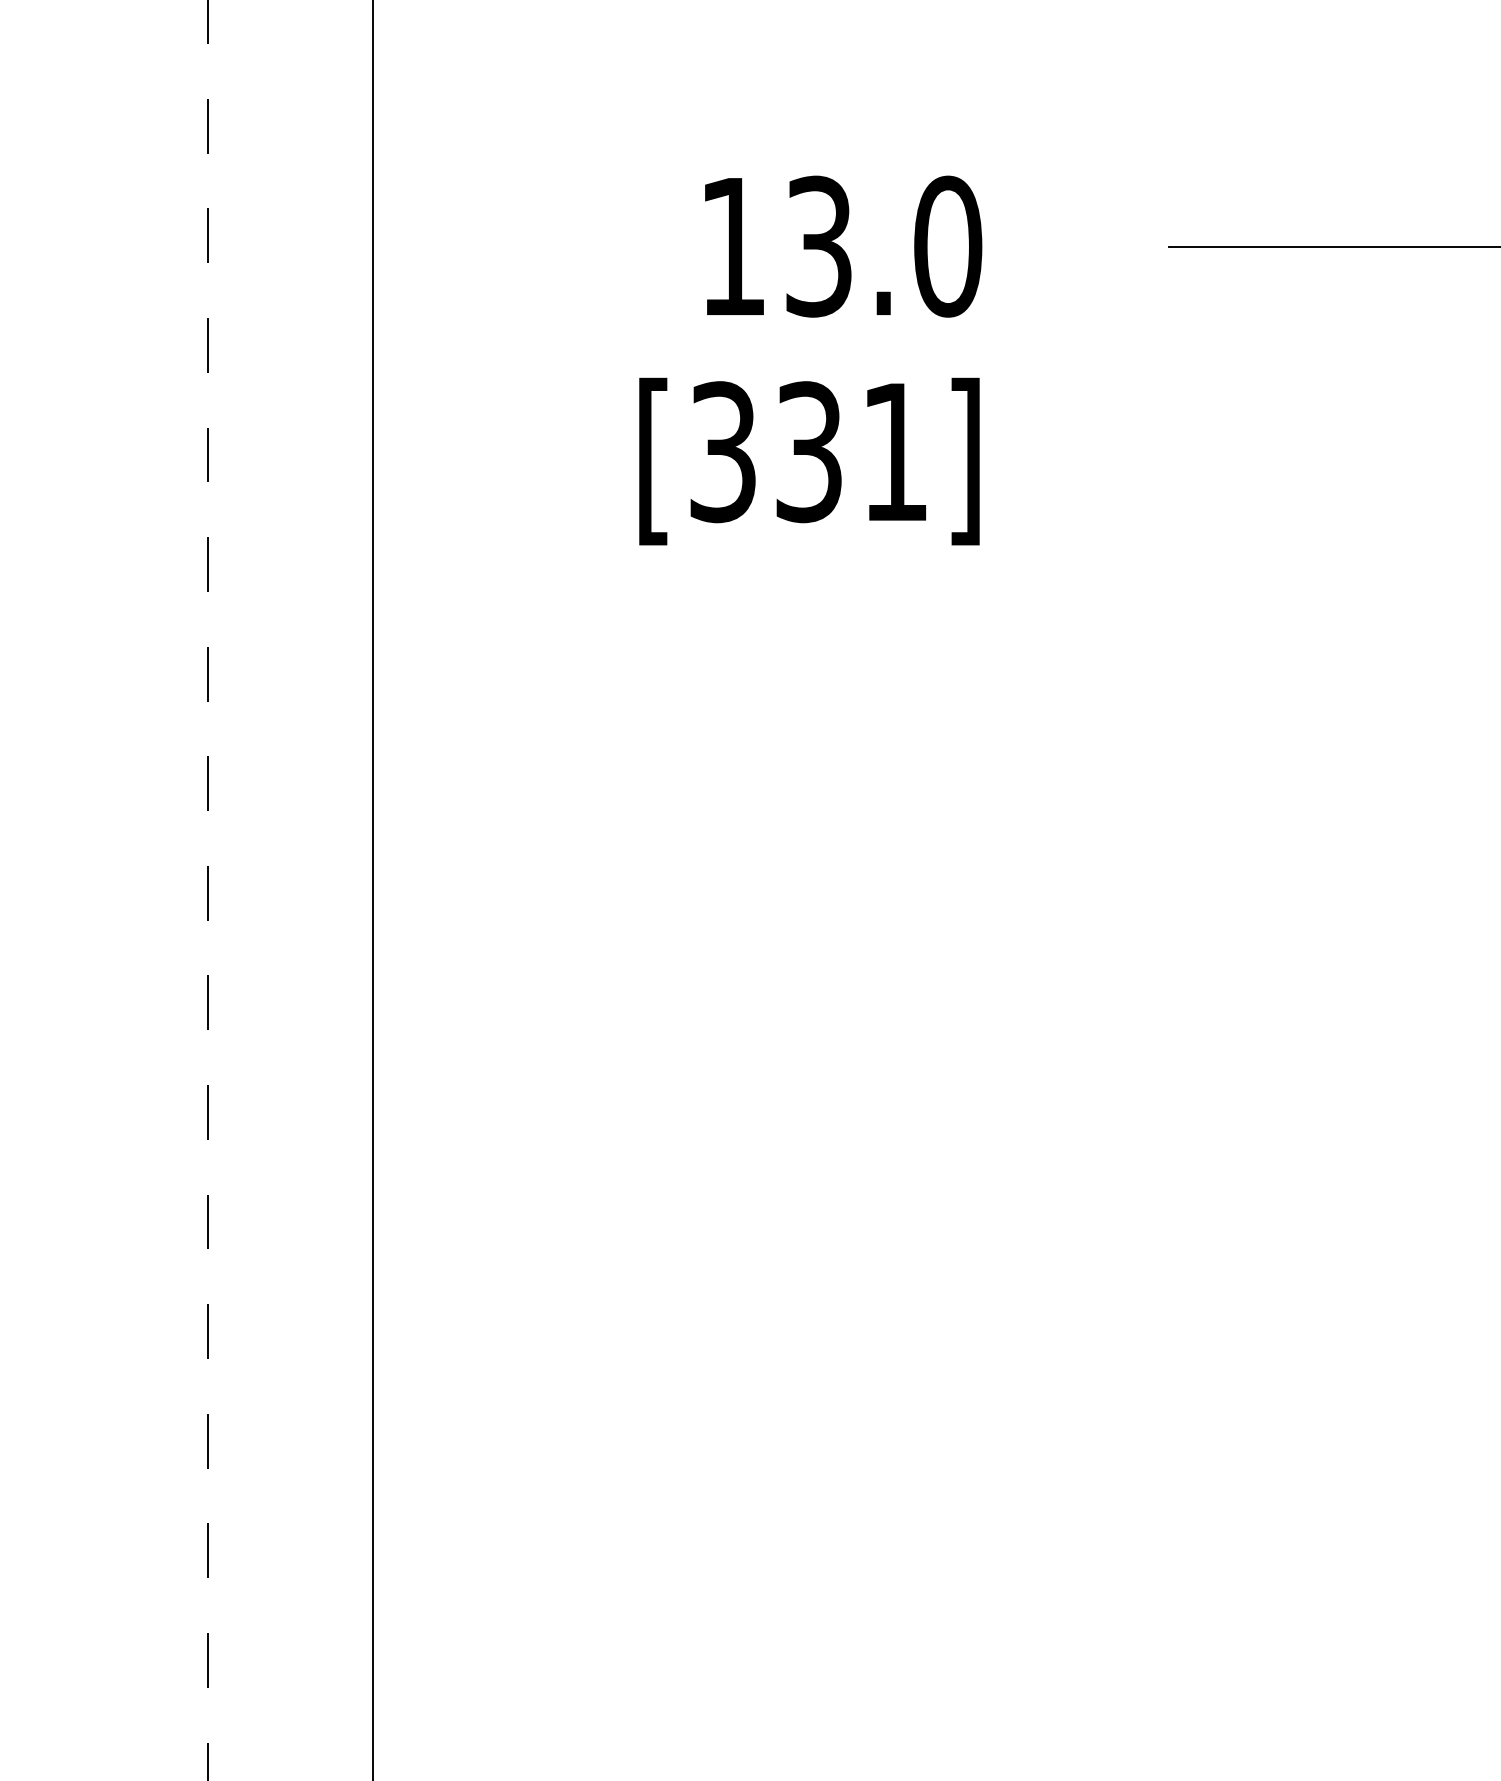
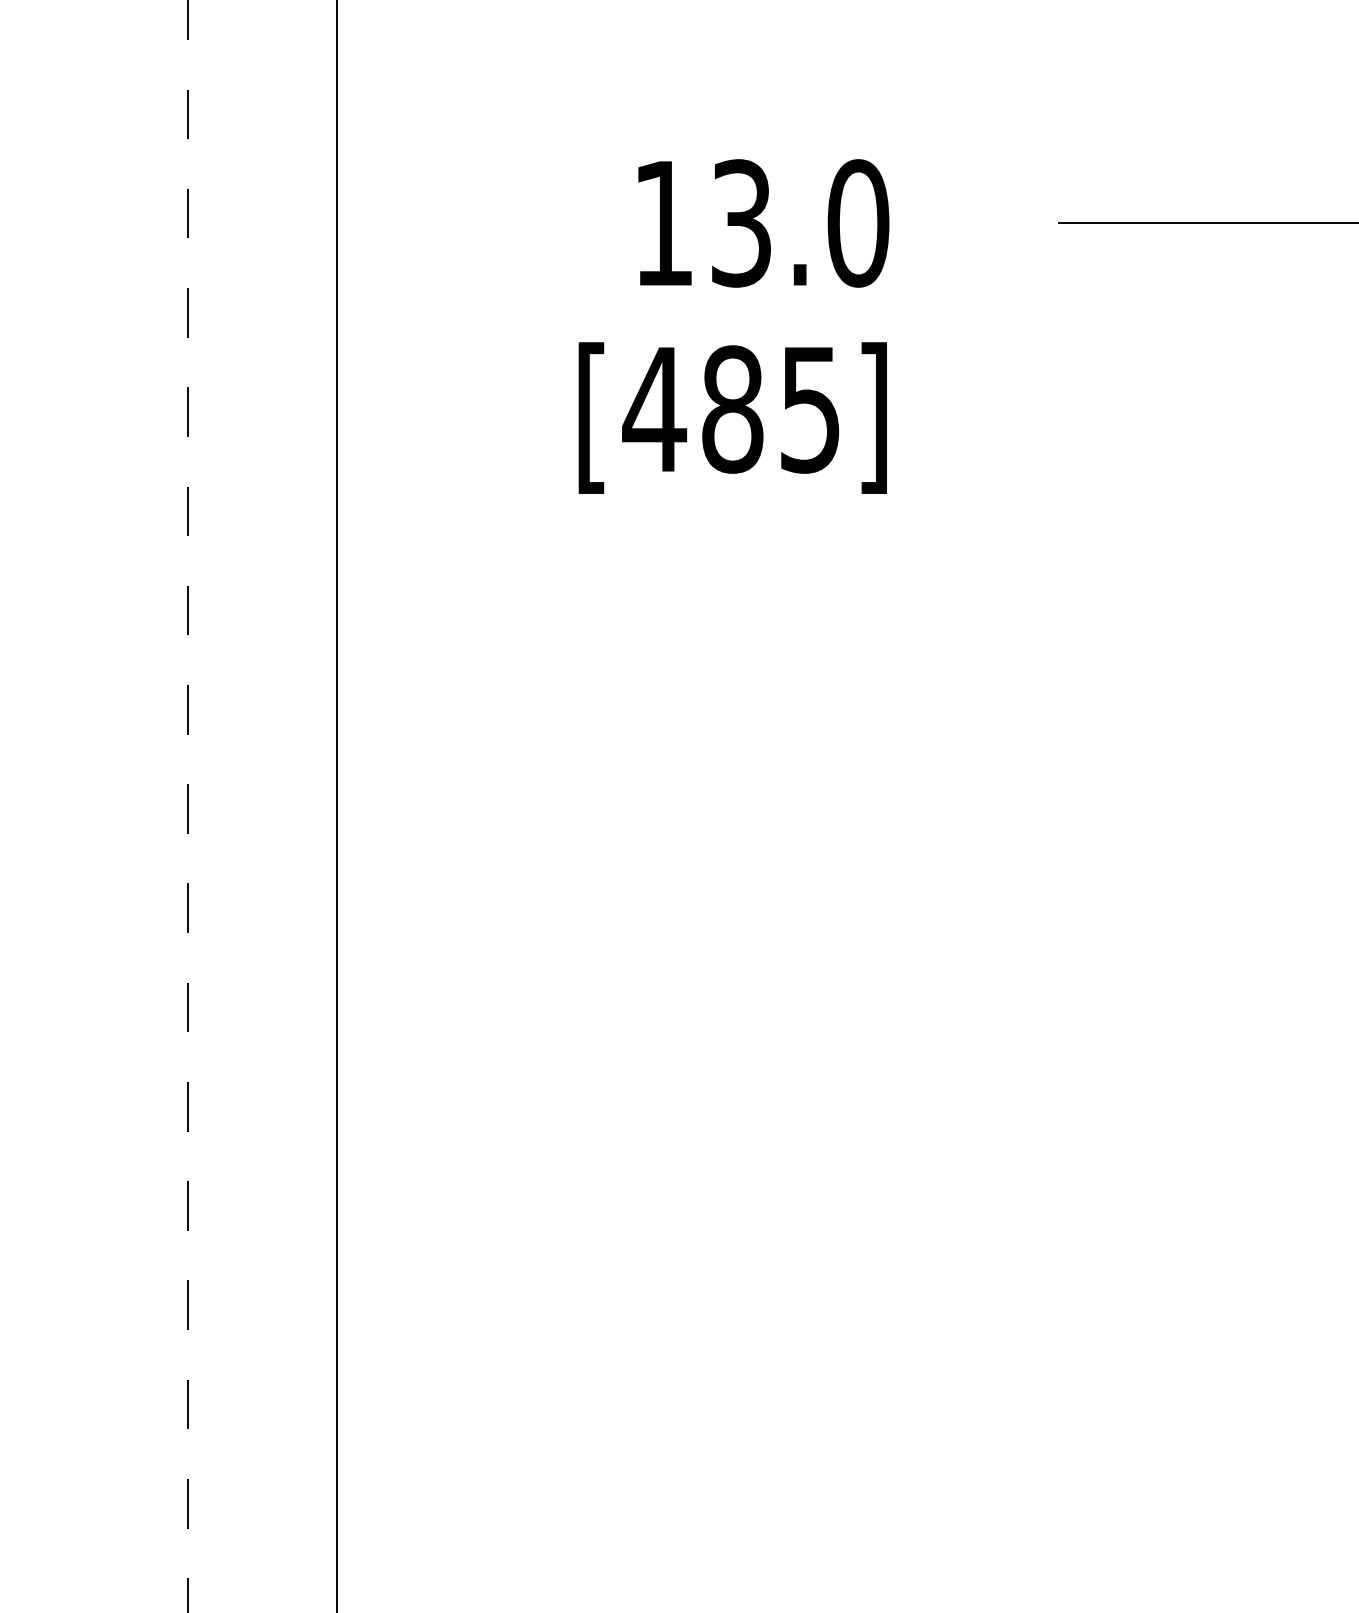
text: (806, 452) -> (730, 409), [331] -> [485]

